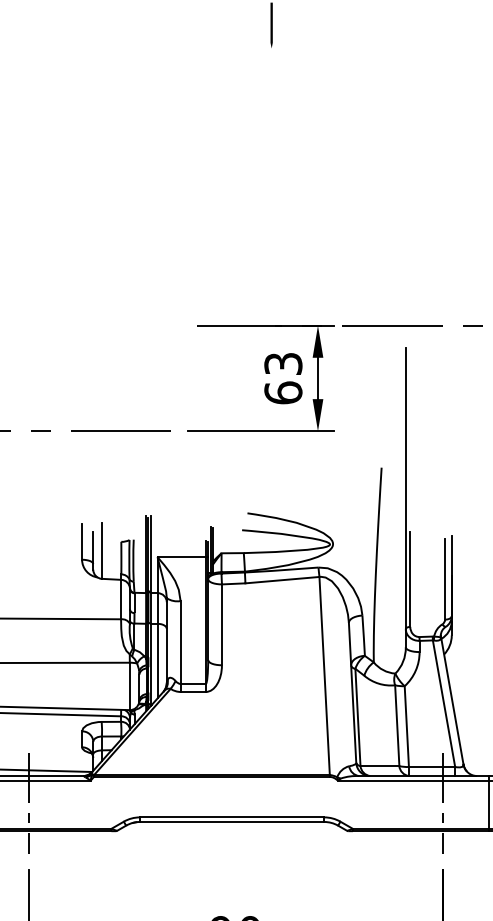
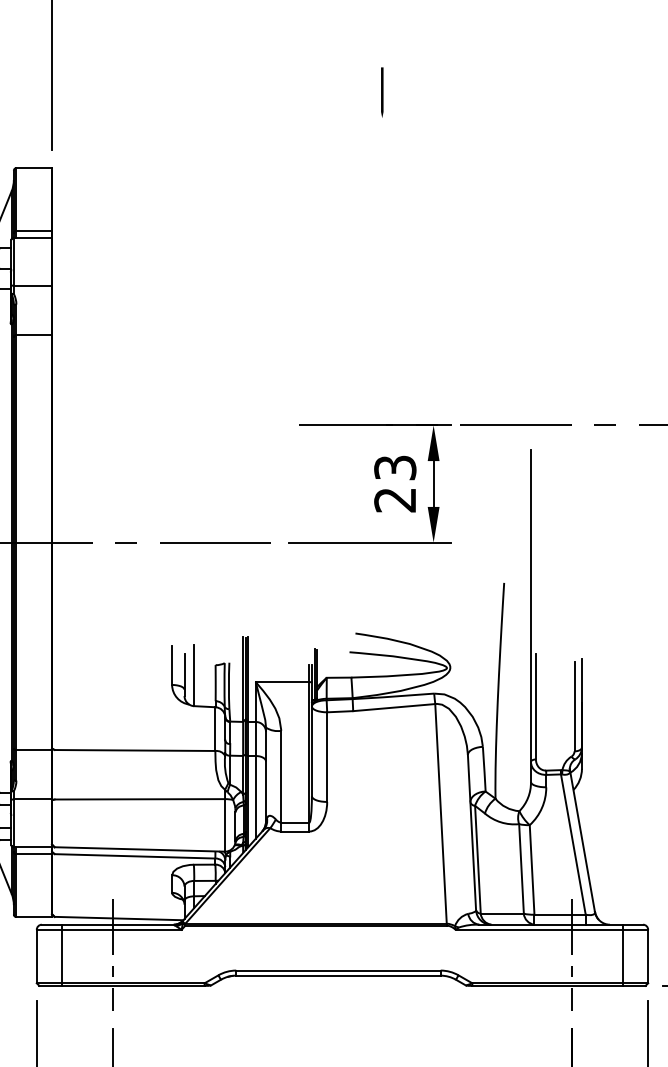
text: (283, 392) -> (395, 499), 63 -> 23

